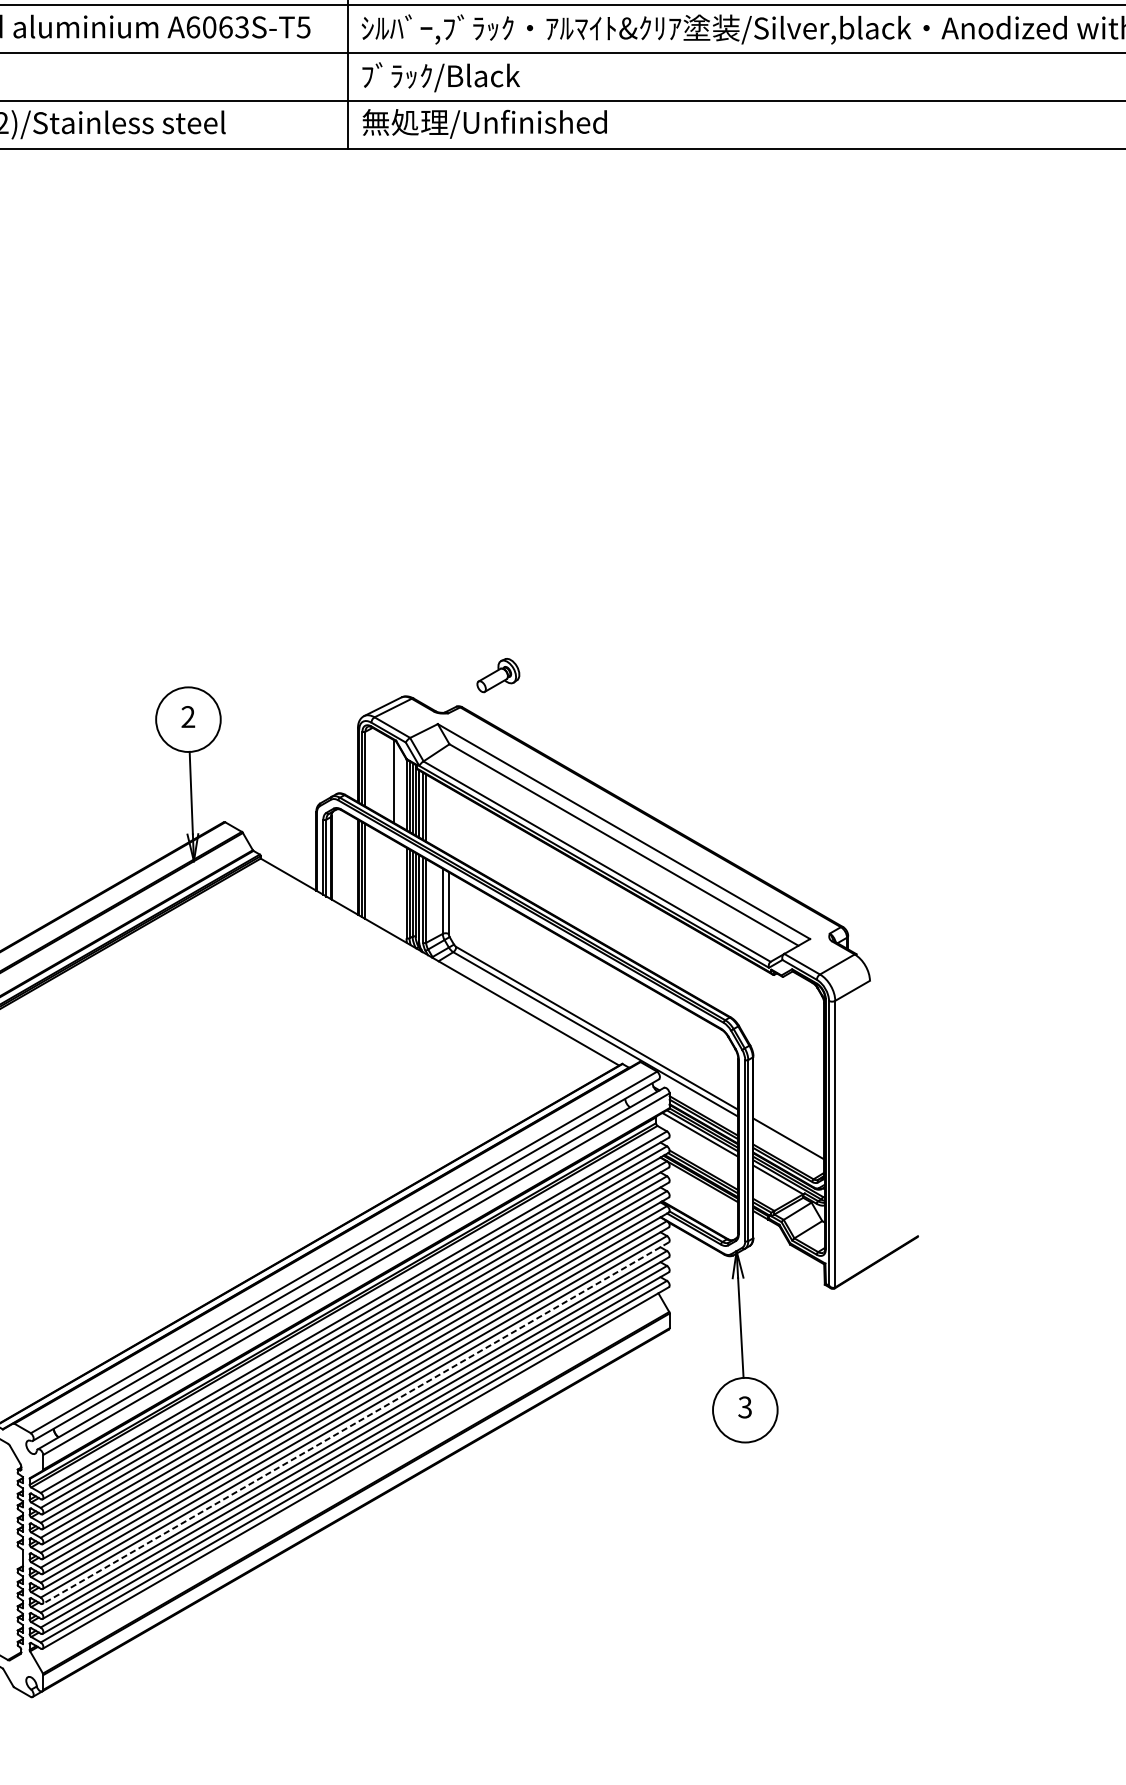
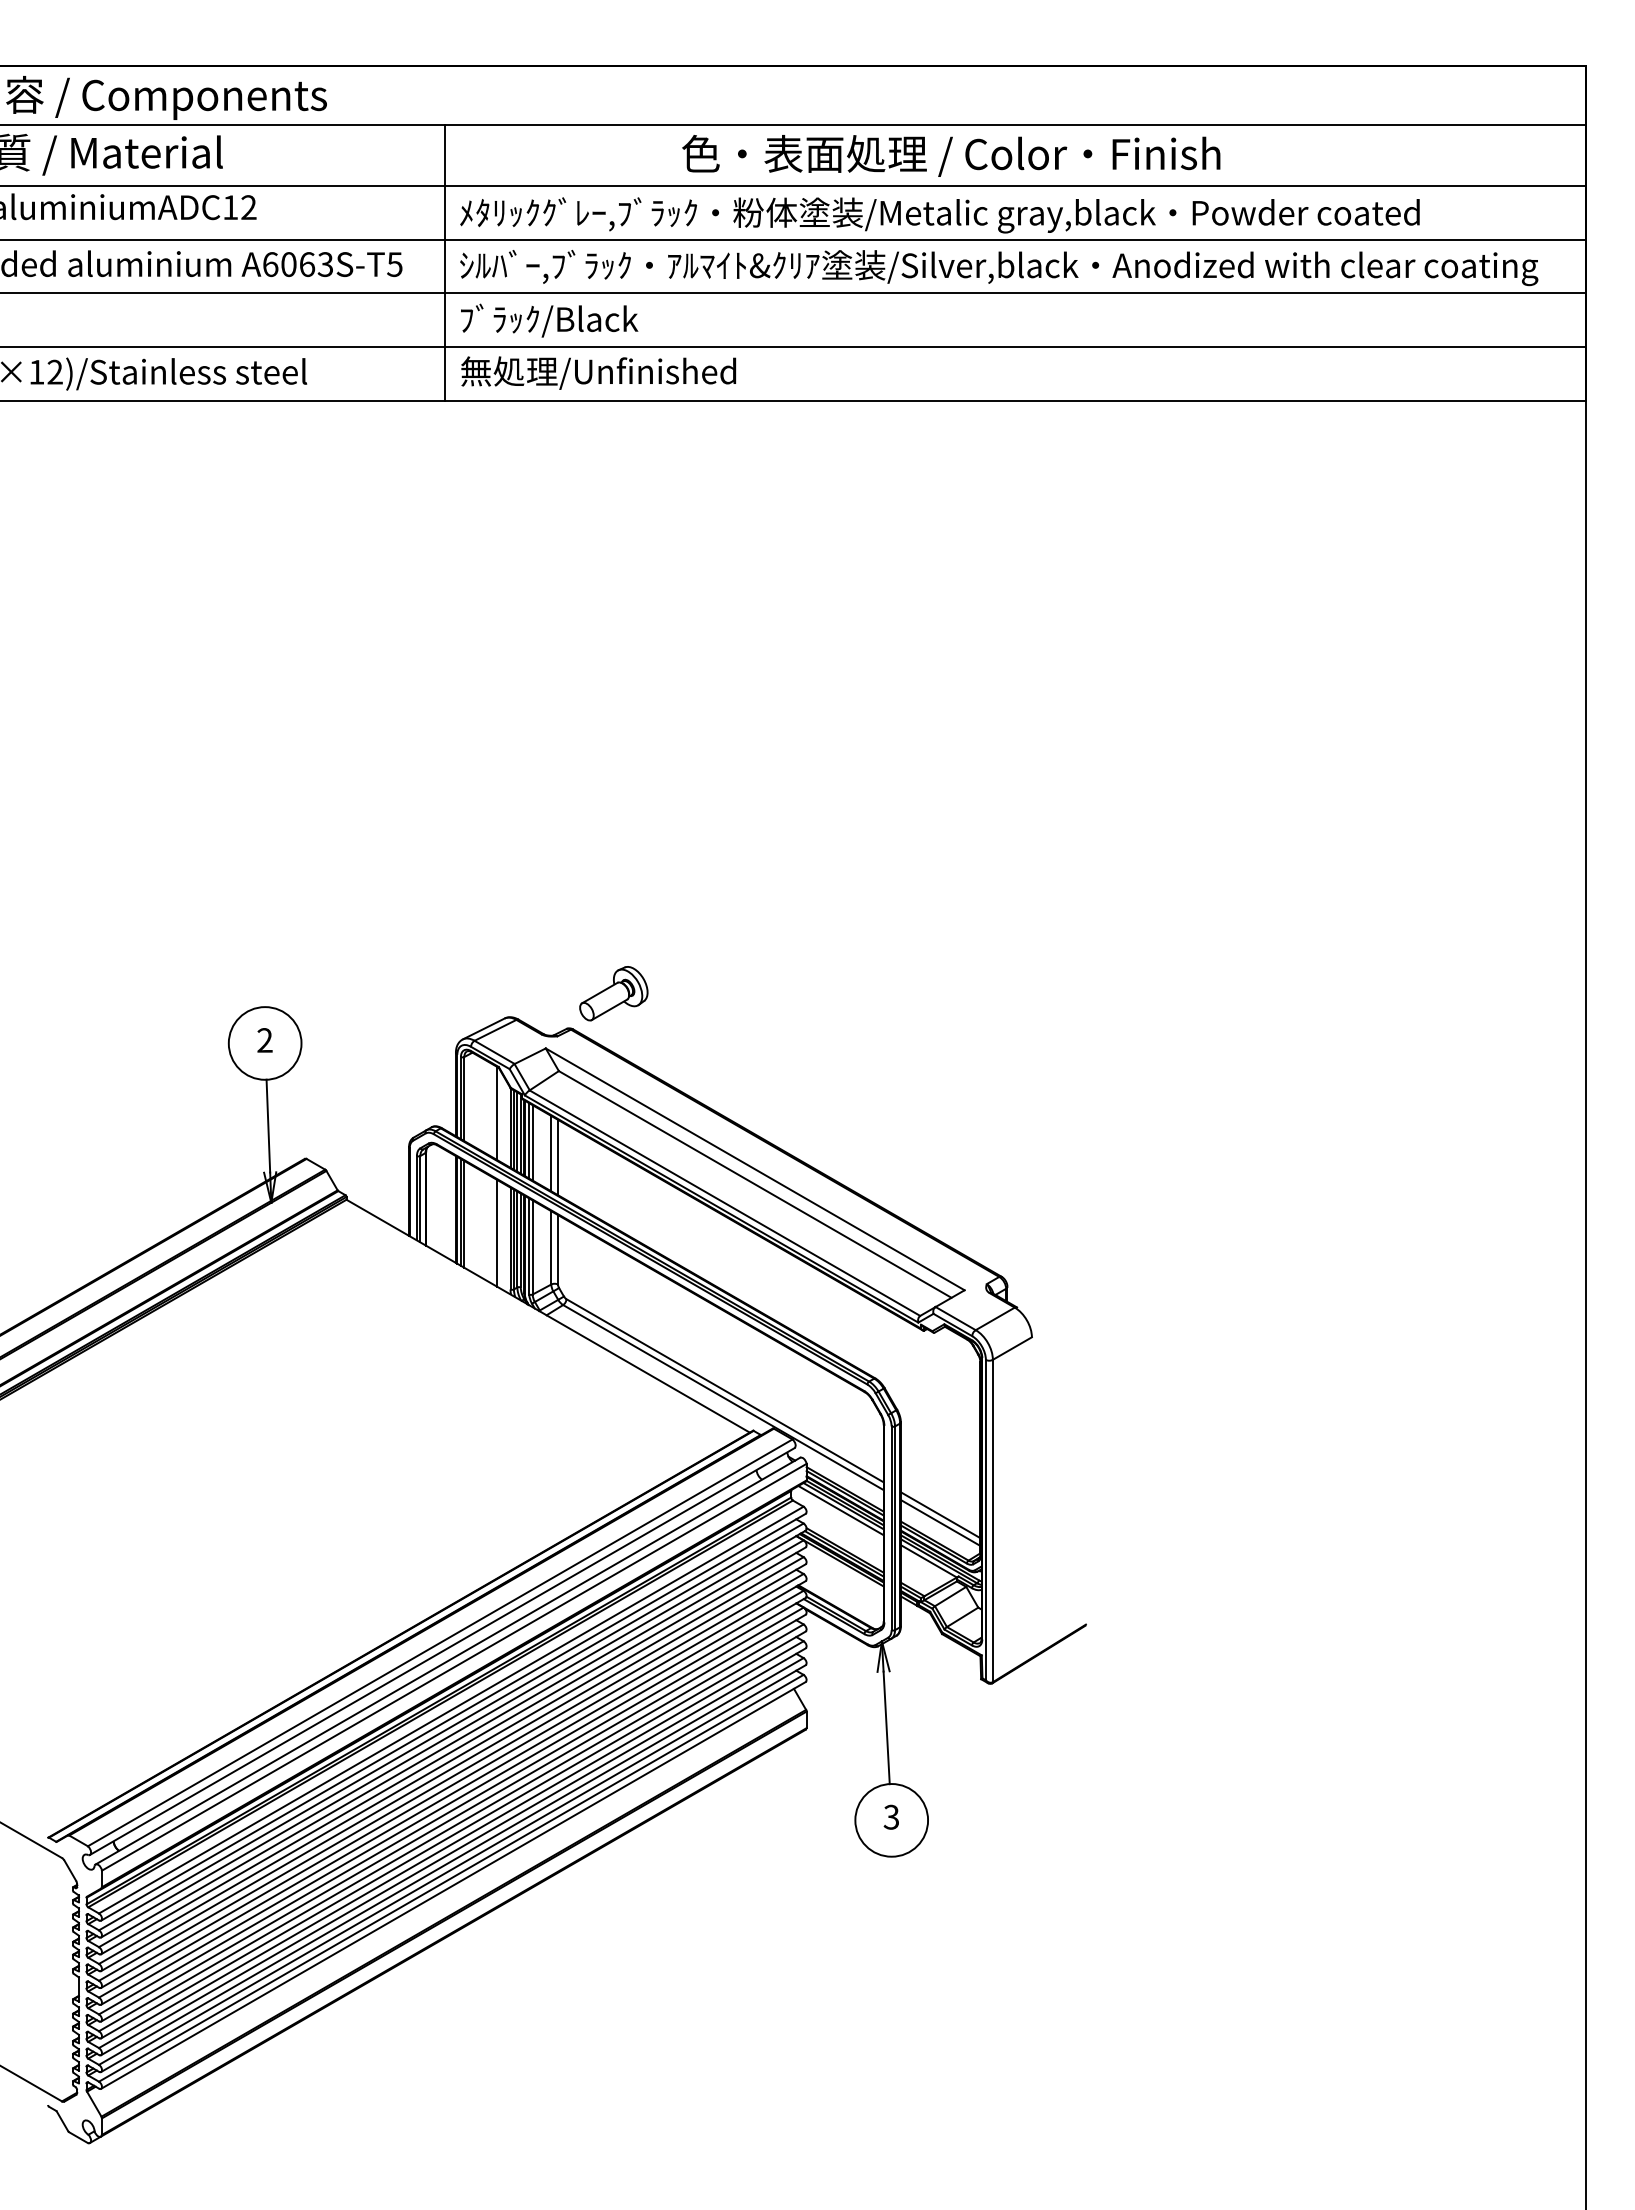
part: (498, 675) -> (613, 993), size x1.43
line: (442, 817) -> (551, 1153), added
line: (449, 821) -> (558, 1157), added
line: (394, 887) -> (496, 1232), added
line: (788, 1145) -> (940, 1522), added
line: (355, 1422) -> (453, 1834), dashed -> solid

